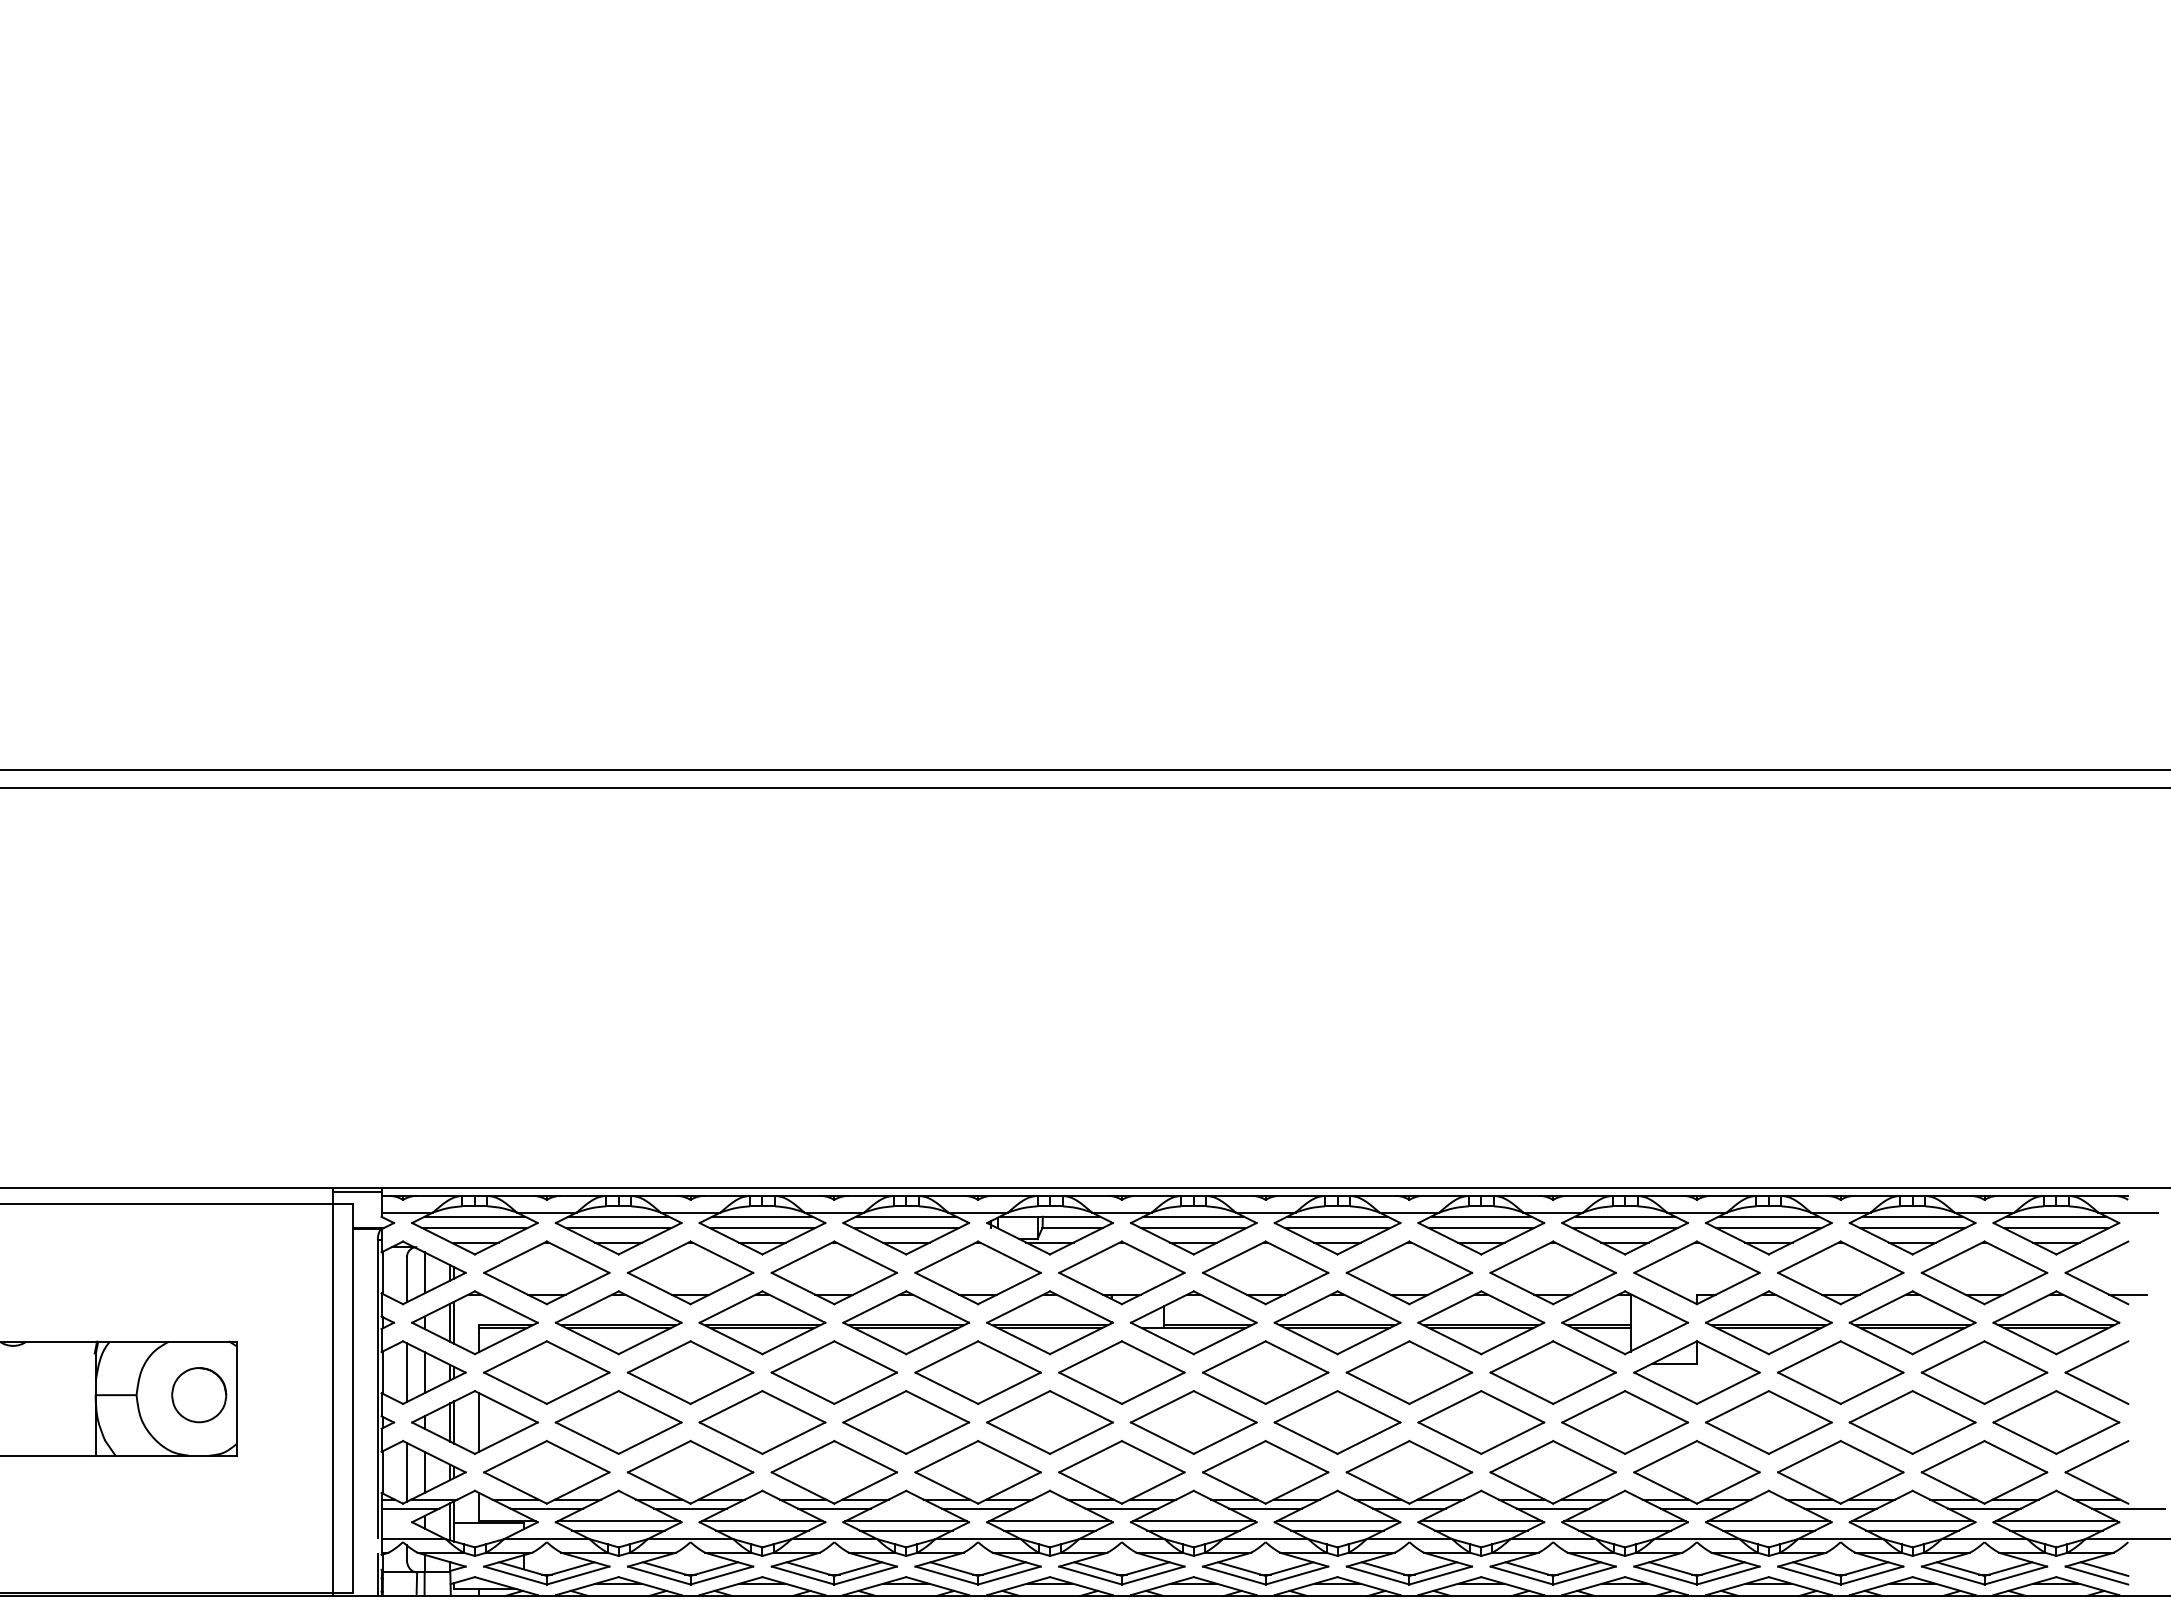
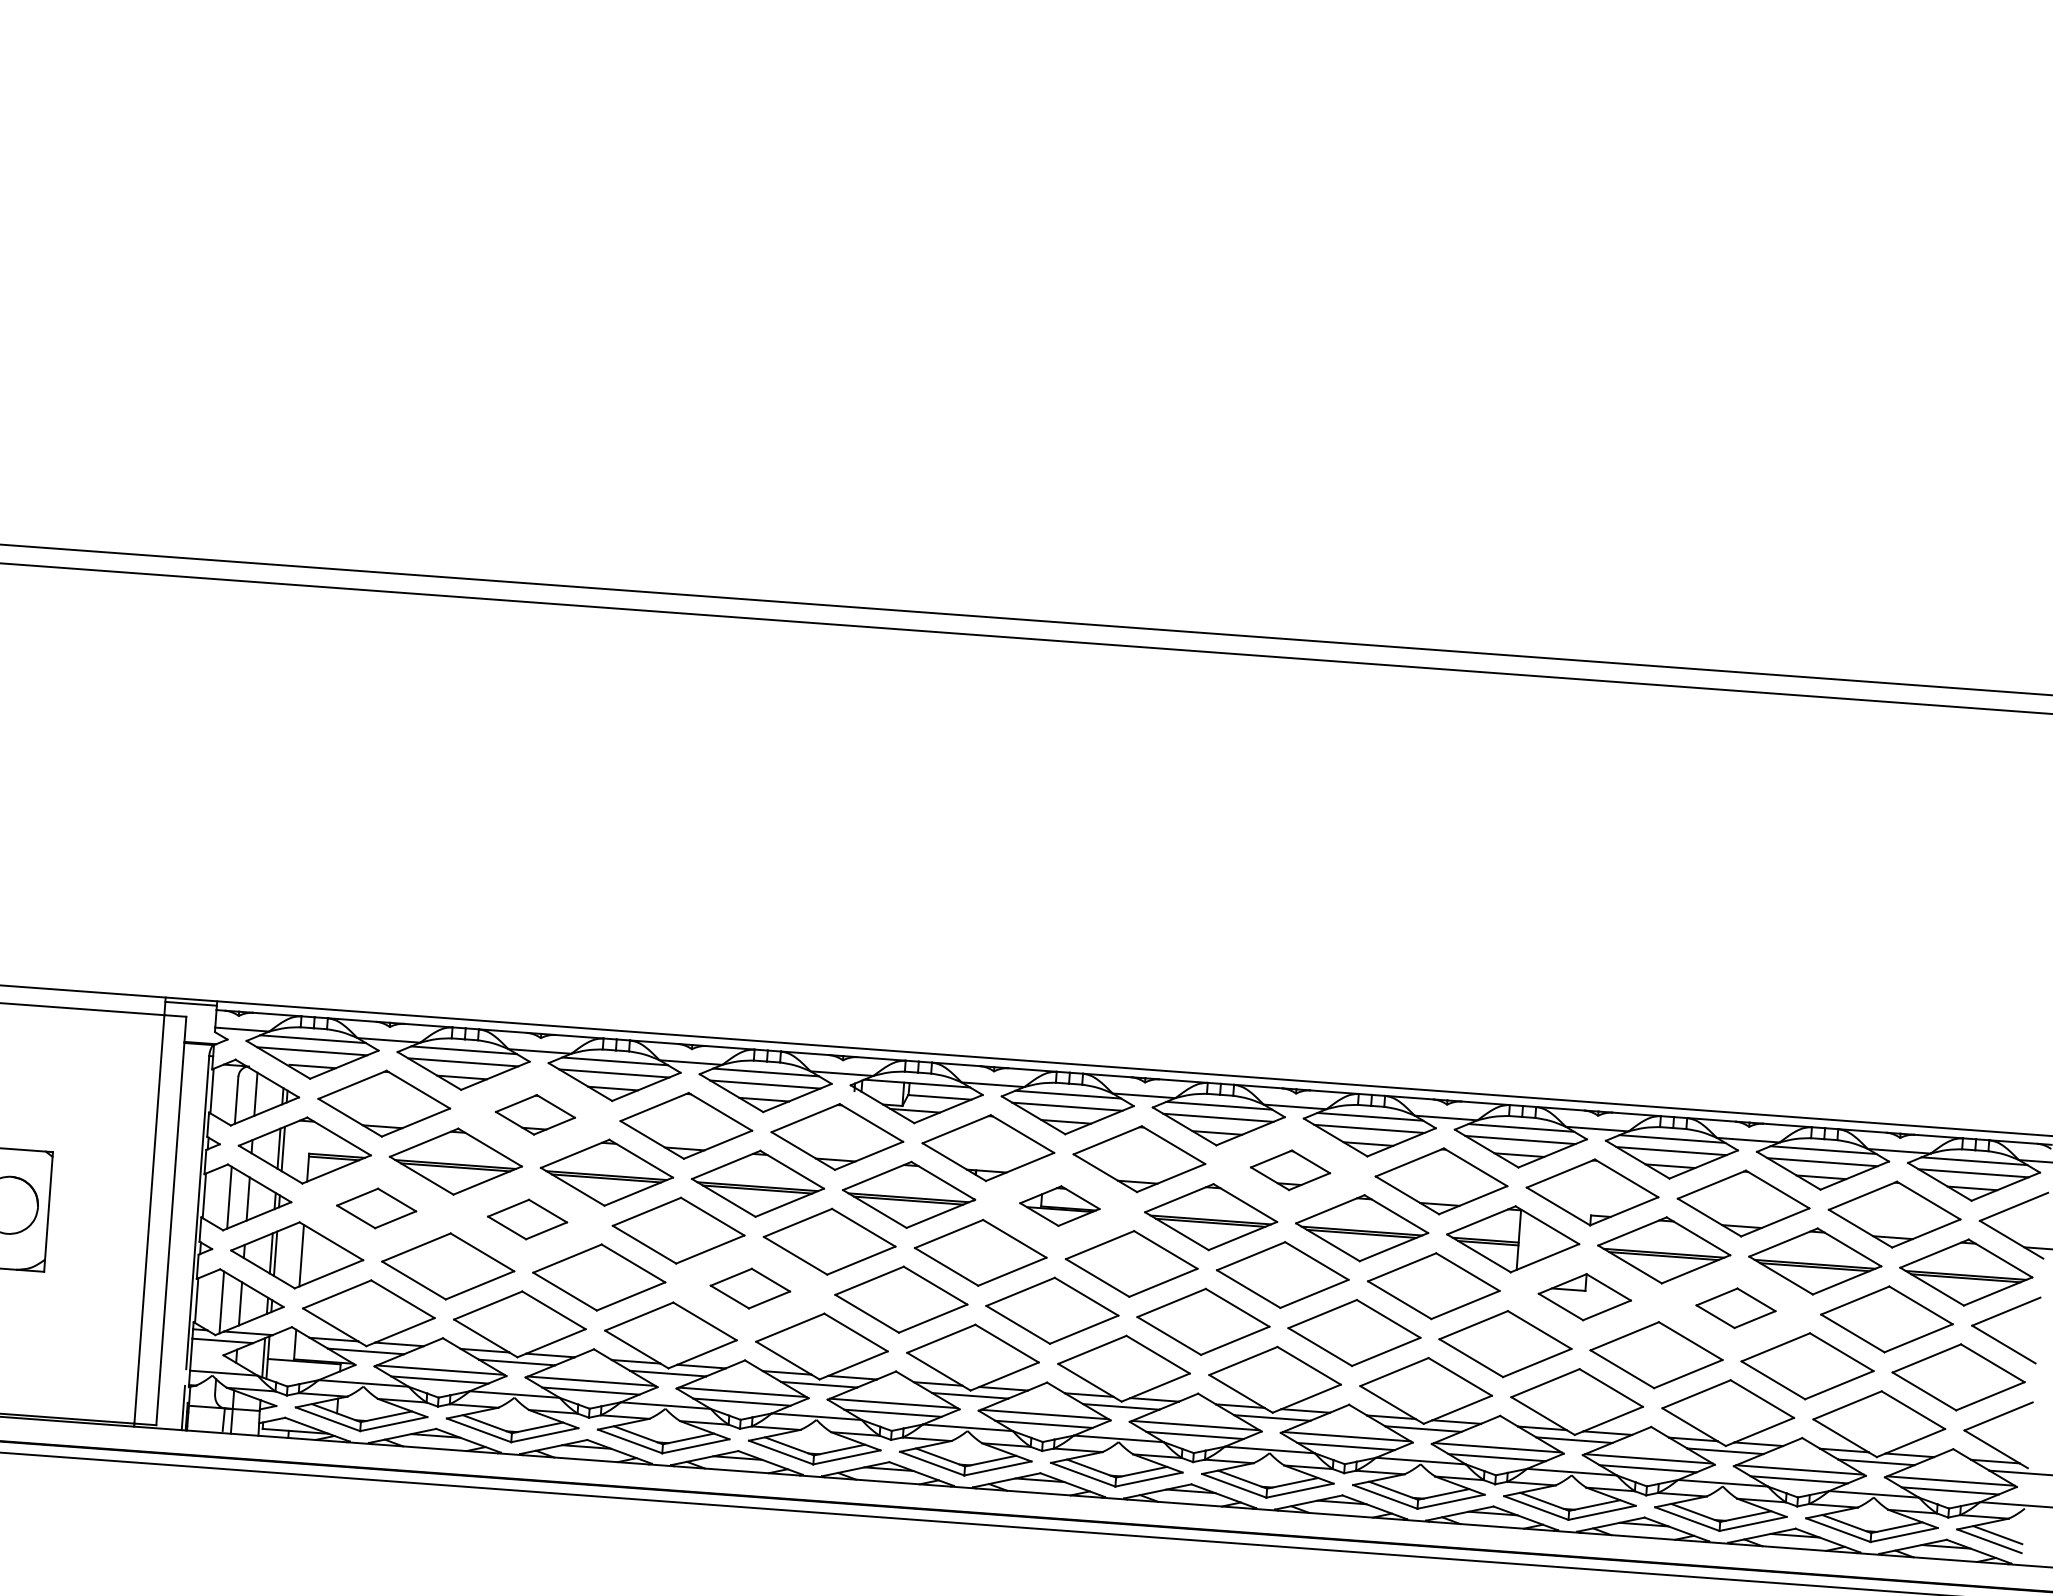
part: (690, 1272) -> (535, 1114), size x0.6
part: (1409, 1272) -> (1290, 1169), size x0.6
part: (1193, 1322) -> (1059, 1205), size x0.6
part: (546, 1372) -> (376, 1208), size x0.6
part: (690, 1372) -> (527, 1219), size x0.6
part: (1696, 1372) -> (1584, 1297), size x0.7
part: (1840, 1372) -> (1735, 1308), size x0.6
part: (906, 1422) -> (750, 1288), size x0.6

